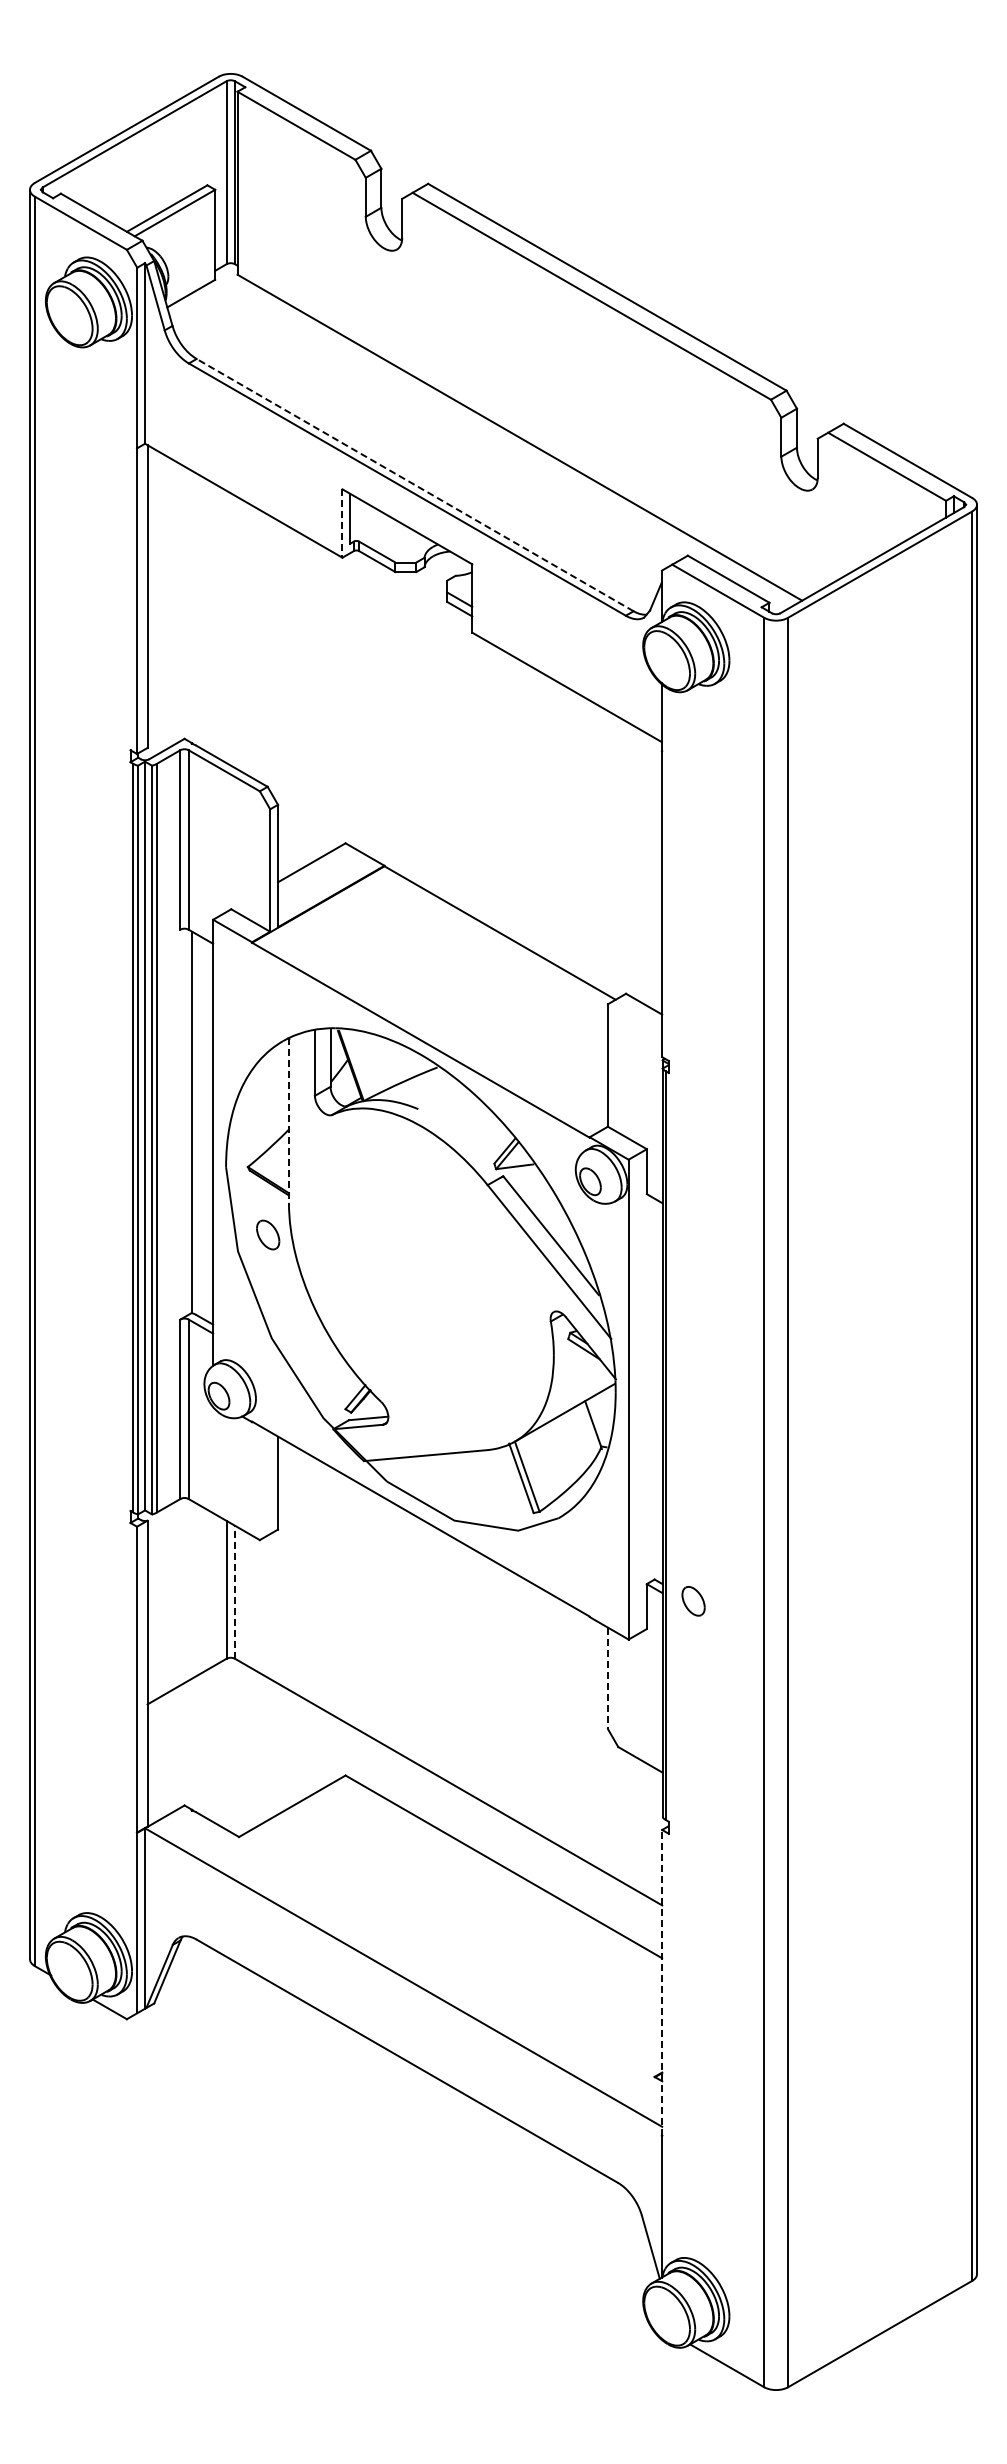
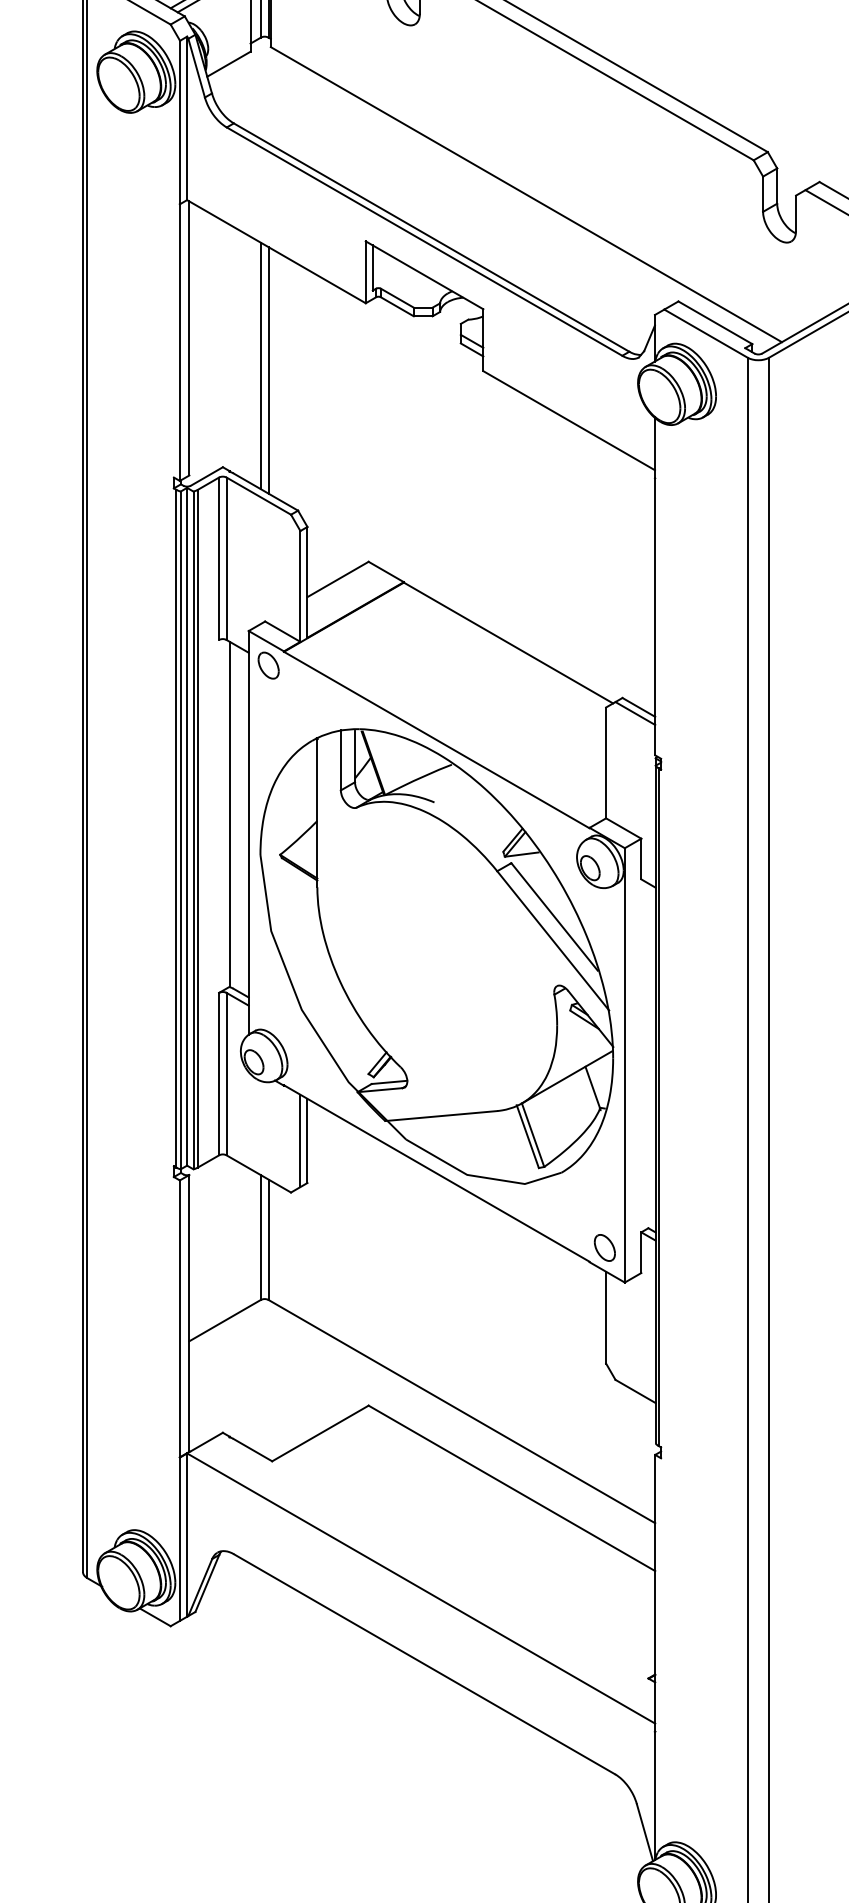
line: (414, 484) -> (431, 237), dashed -> solid
line: (342, 524) -> (365, 273), dashed -> solid
line: (226, 626) -> (260, 365), added
line: (234, 631) -> (268, 370), added
line: (640, 1010) -> (635, 713), added
line: (288, 1120) -> (316, 812), dashed -> solid
part: (268, 1234) -> (268, 665), moved
line: (270, 1483) -> (300, 1141), added
line: (234, 1592) -> (268, 1239), dashed -> solid
part: (693, 1601) -> (604, 1248), moved
line: (607, 1678) -> (605, 1317), dashed -> solid
line: (662, 1982) -> (655, 1592), dashed -> solid

